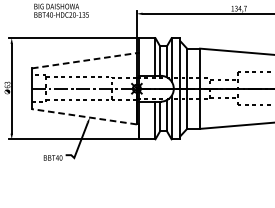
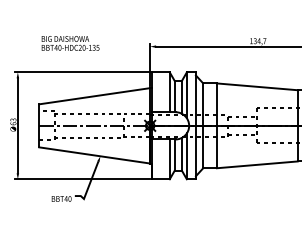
line: (85, 61) -> (95, 96), dashed -> solid
line: (84, 116) -> (94, 155), dashed -> solid

